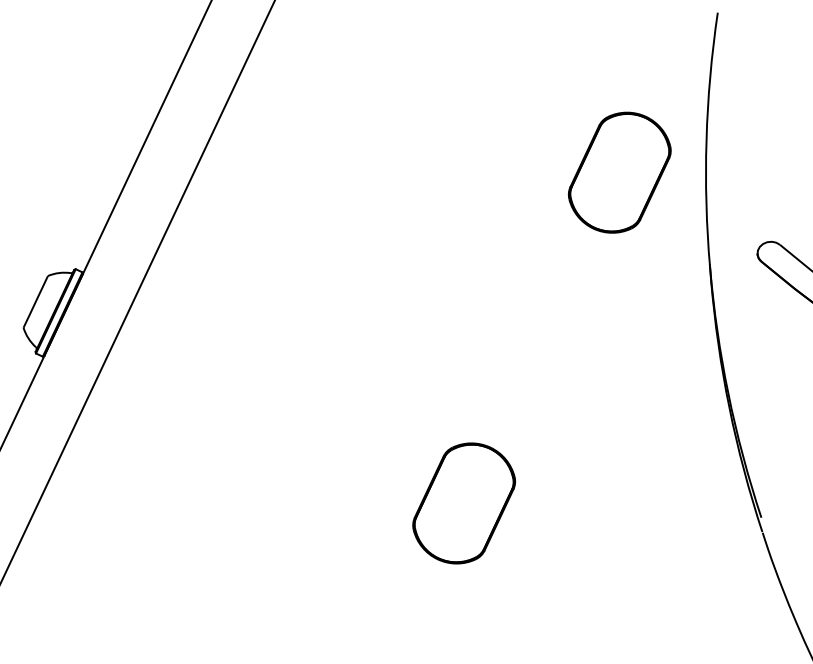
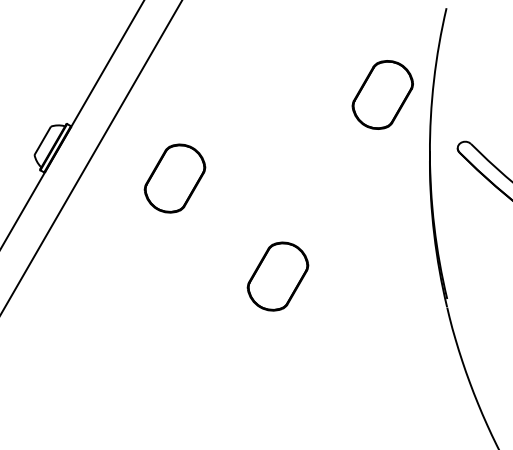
part: (270, 348) -> (174, 178), added

